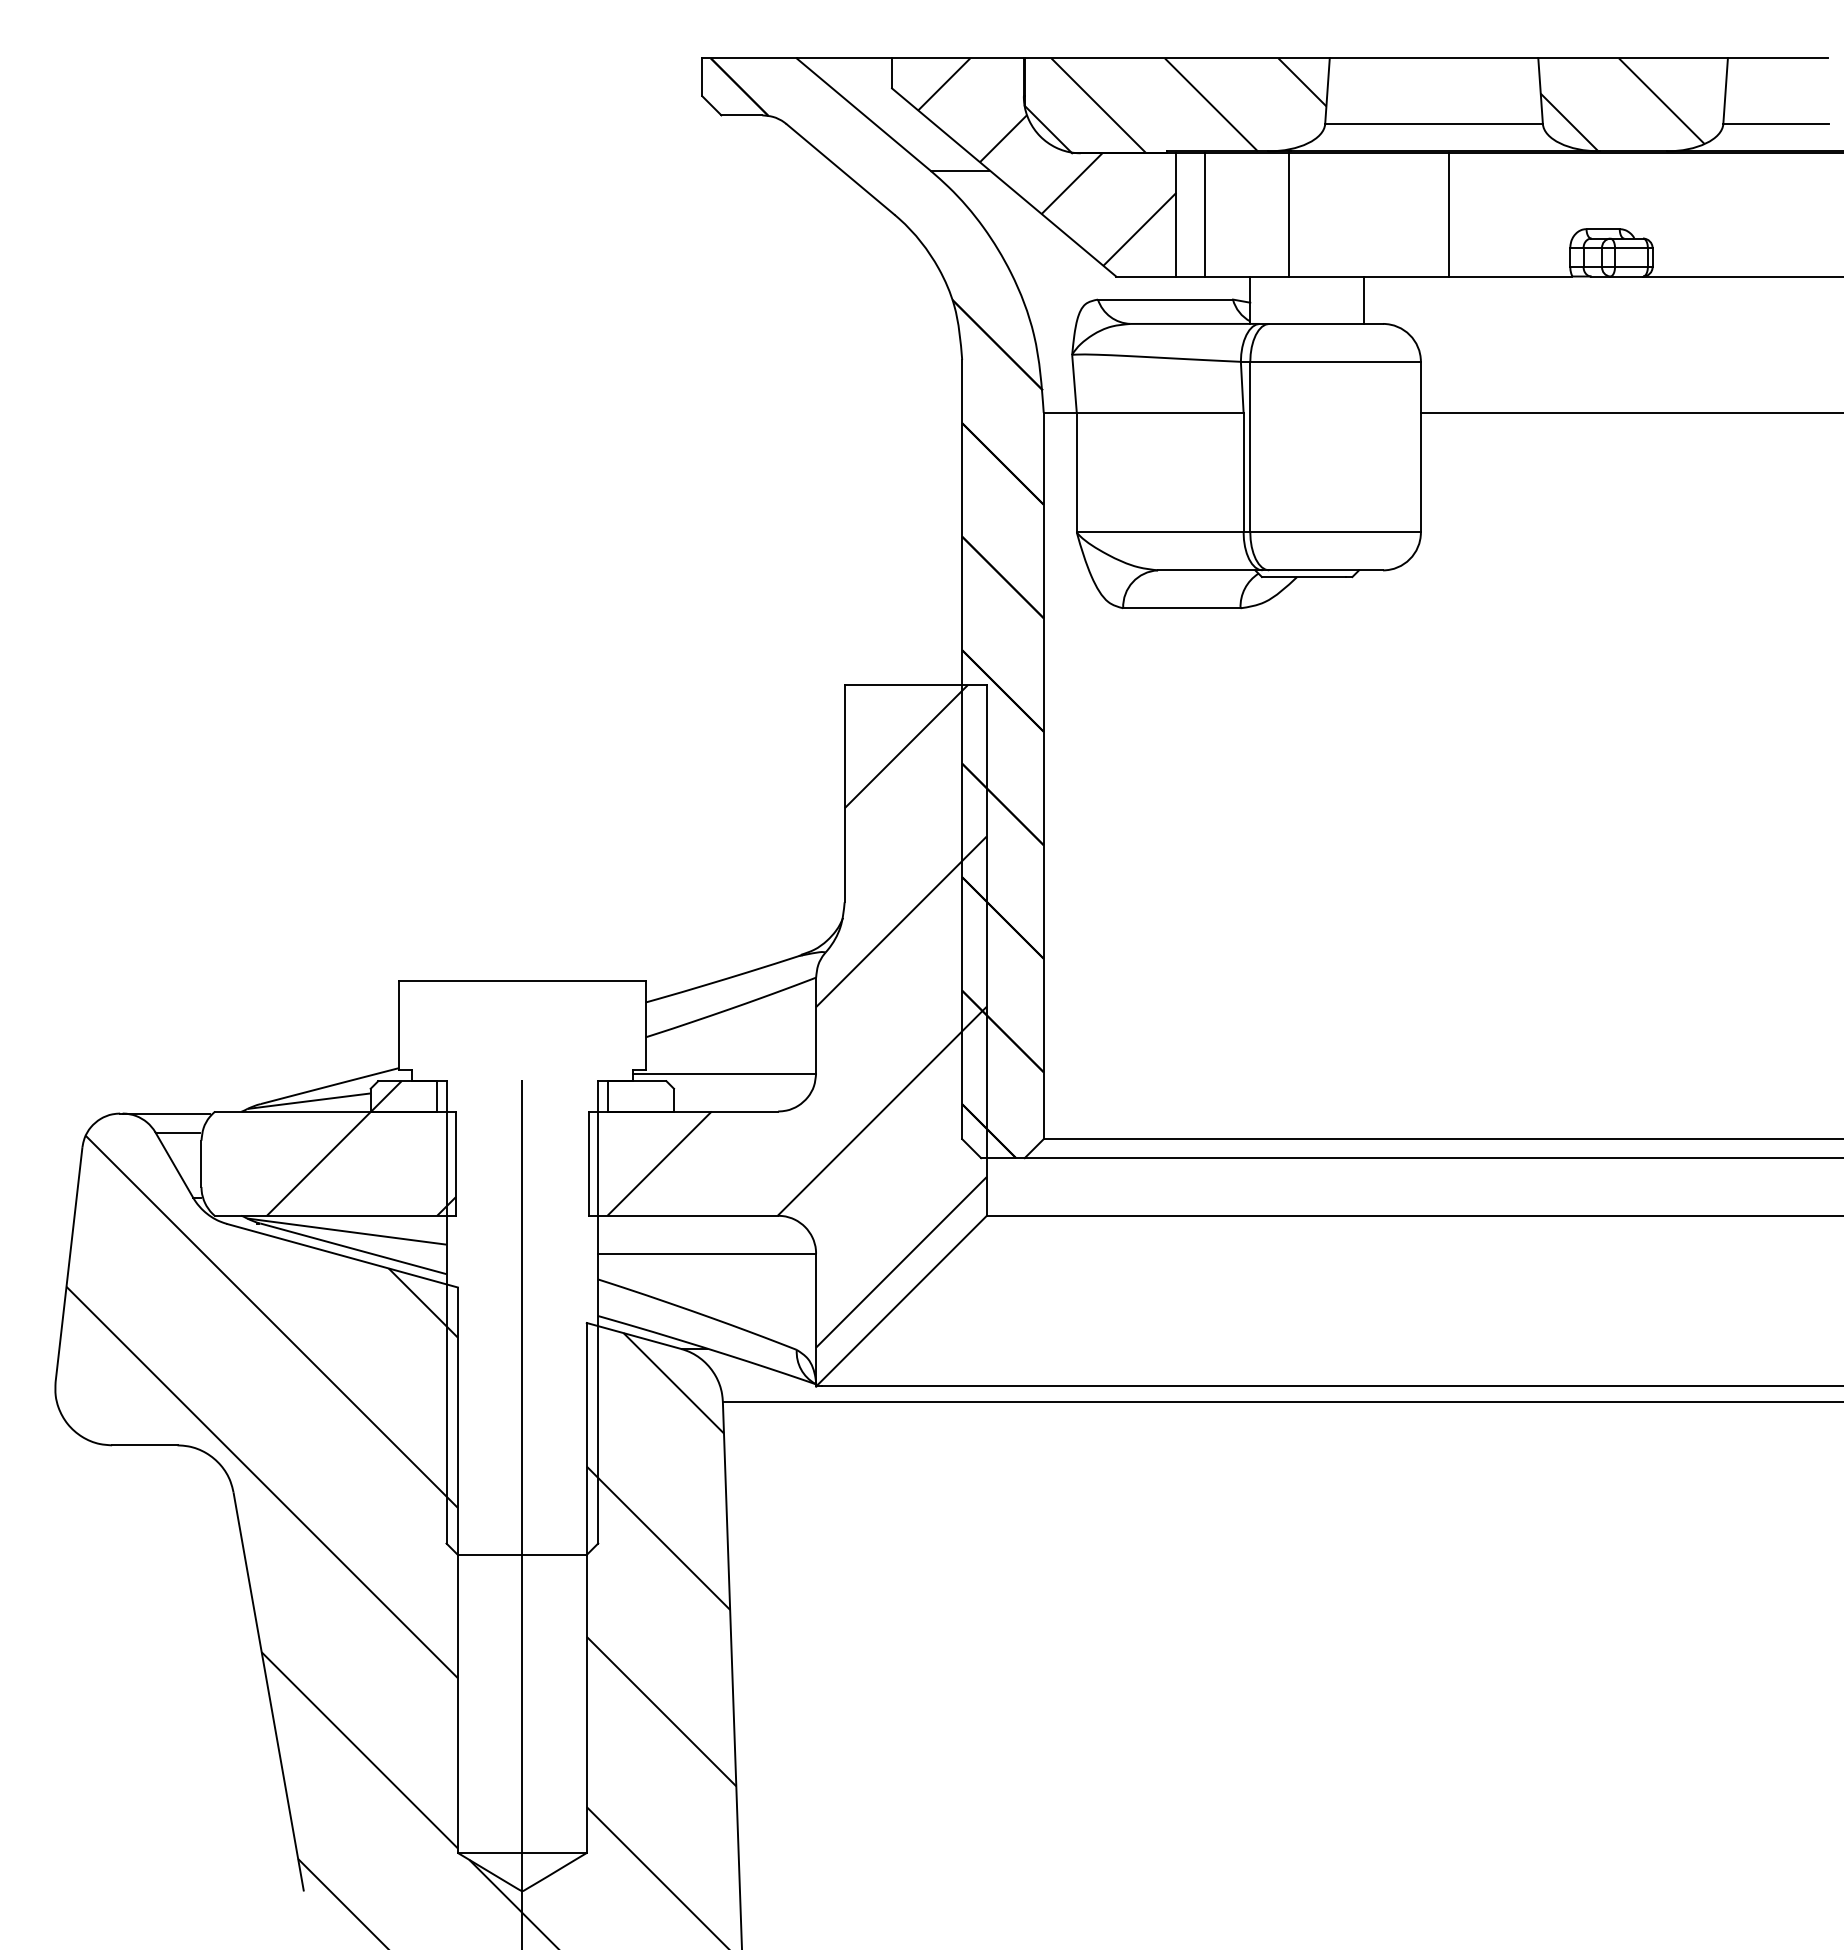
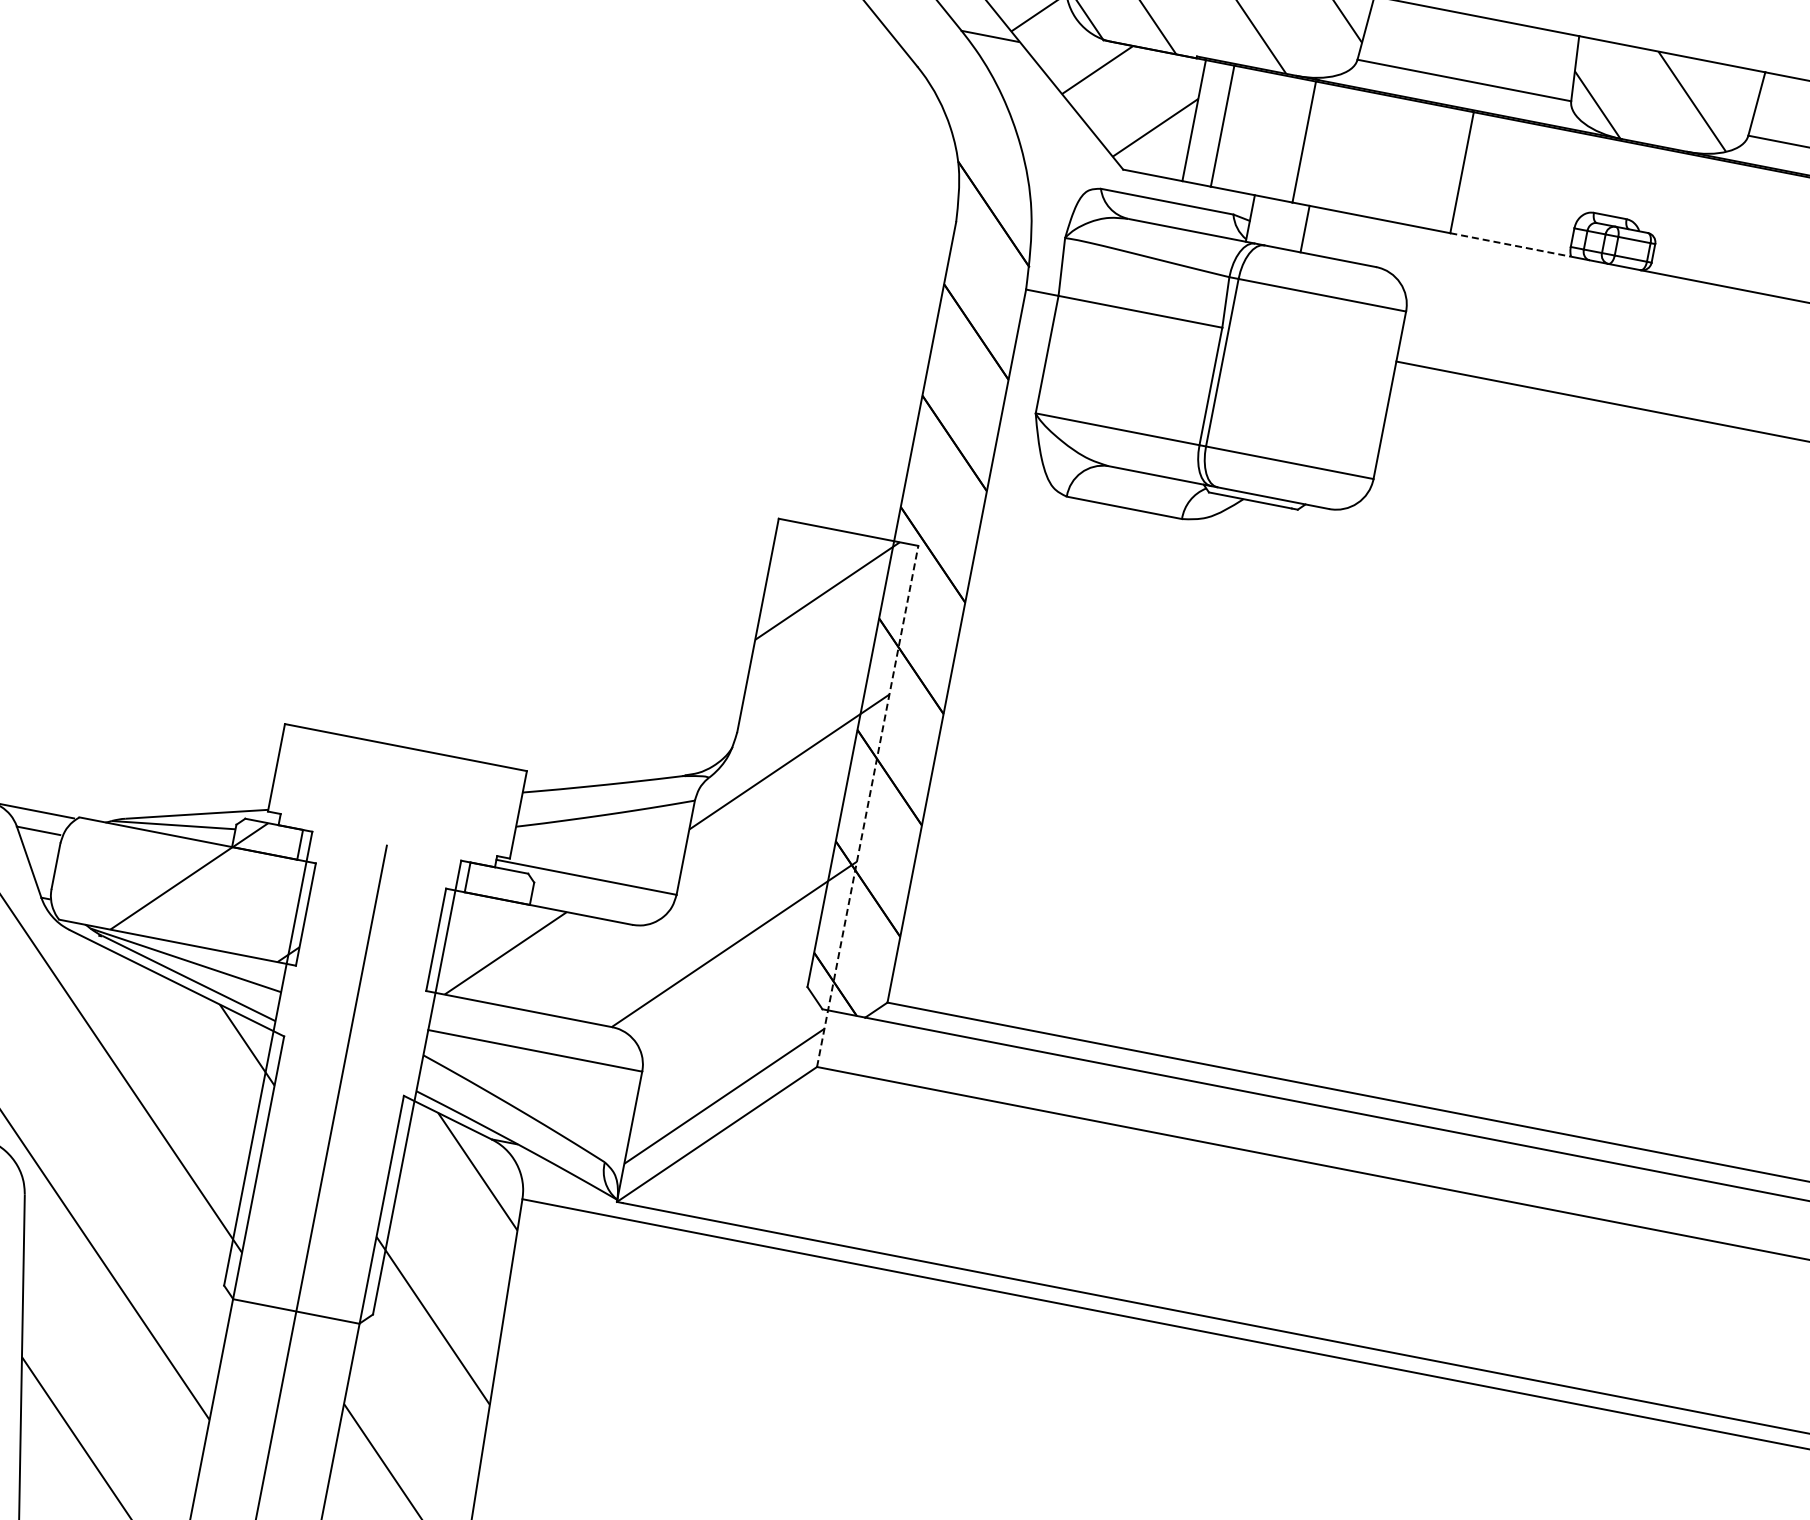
line: (1510, 276) -> (1510, 244), solid -> dashed
line: (1364, 299) -> (1305, 228), moved
line: (986, 949) -> (867, 805), solid -> dashed

